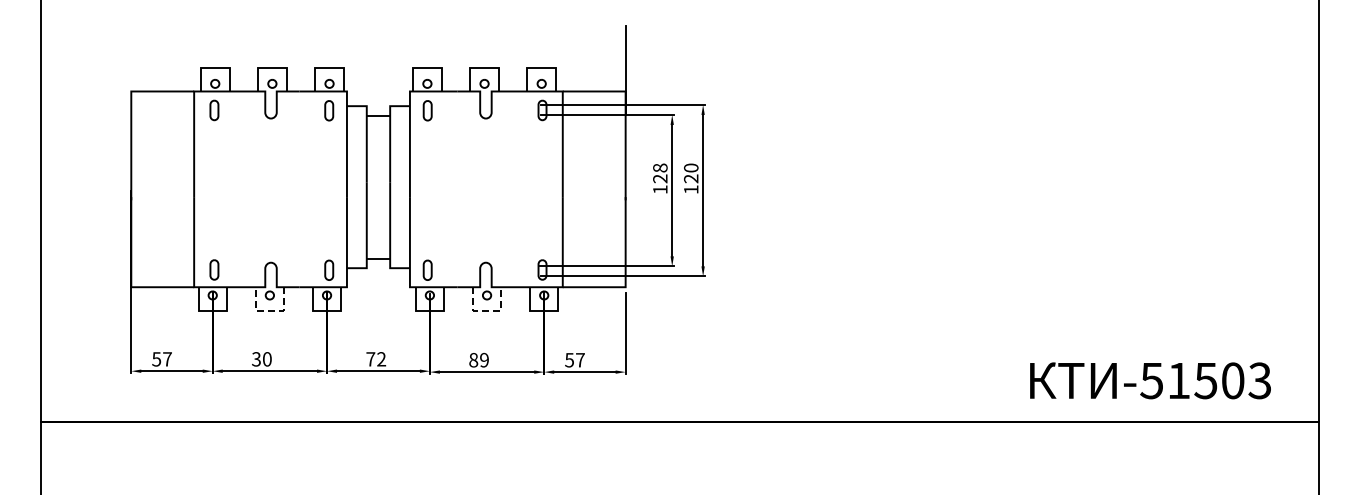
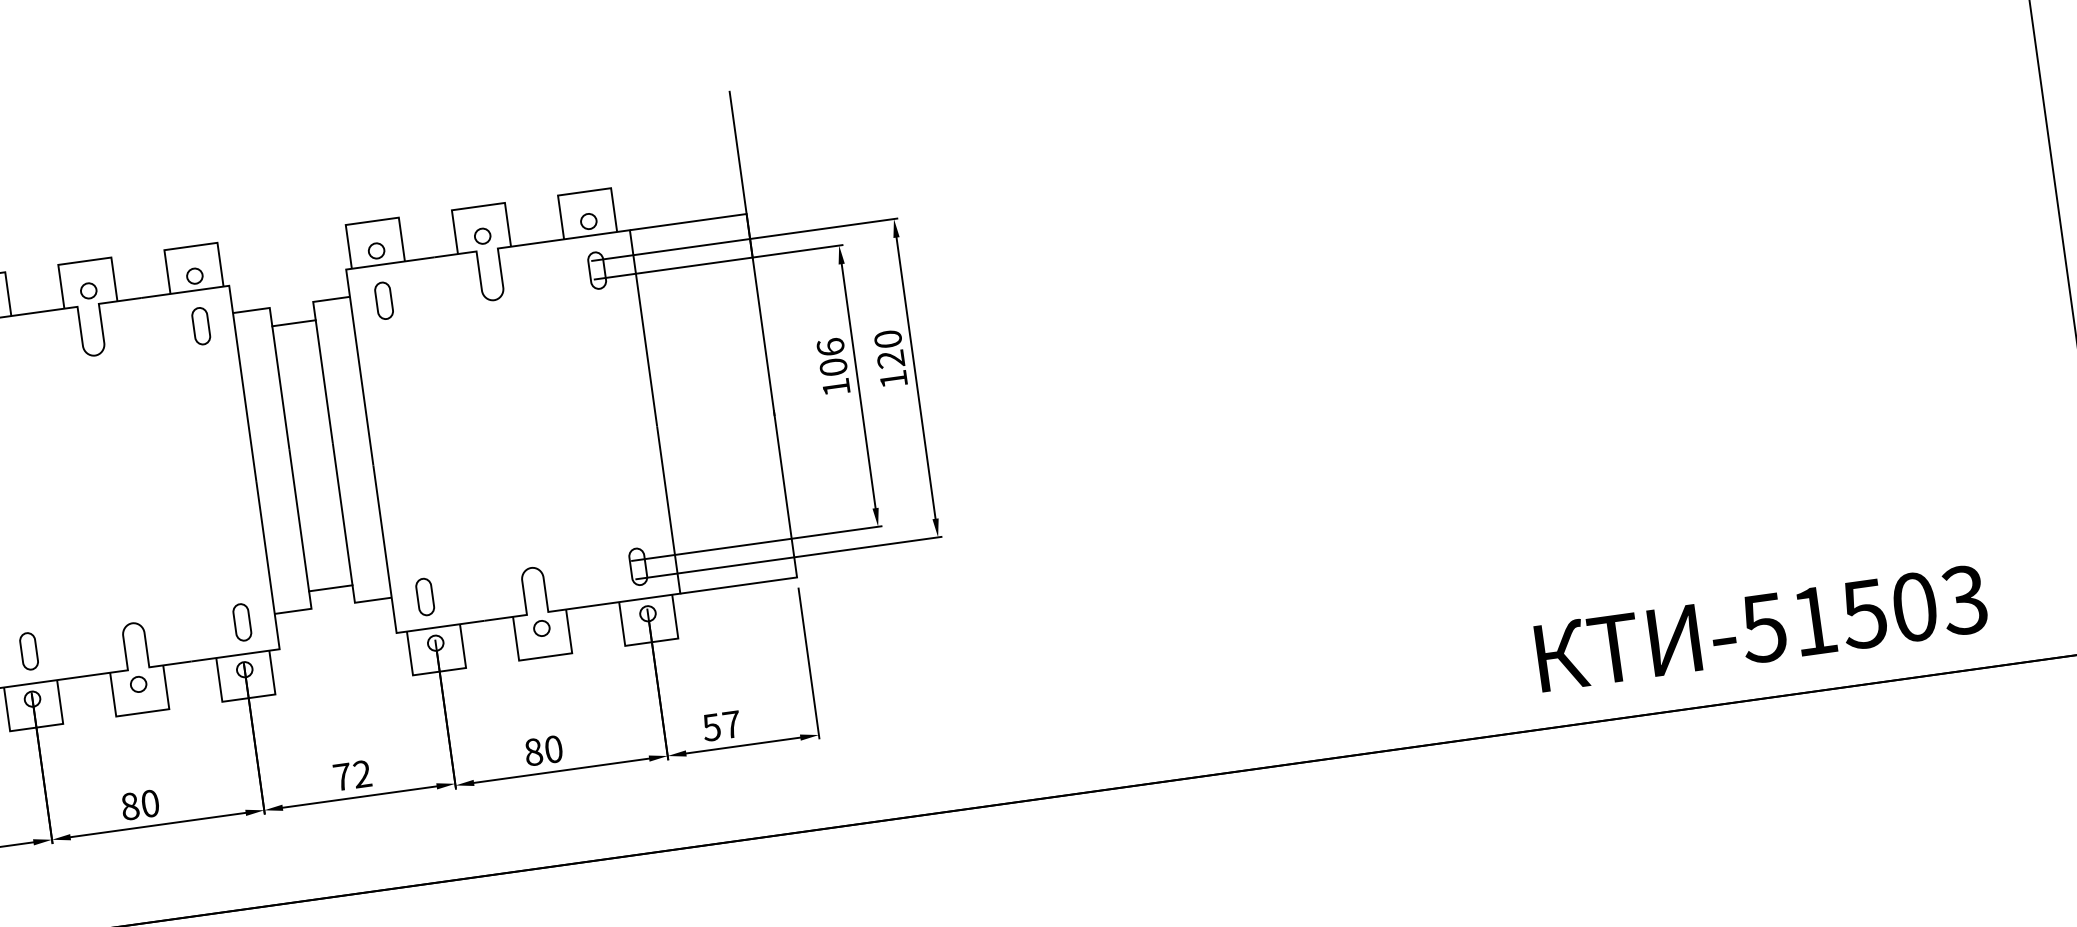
text: (660, 173) -> (832, 357), 128 -> 106
line: (269, 310) -> (141, 712), dashed -> solid
line: (487, 310) -> (546, 656), dashed -> solid
text: (256, 359) -> (130, 806), 30 -> 80
text: (484, 360) -> (553, 749), 89 -> 80
text: (1150, 380) -> (1761, 627), moved

